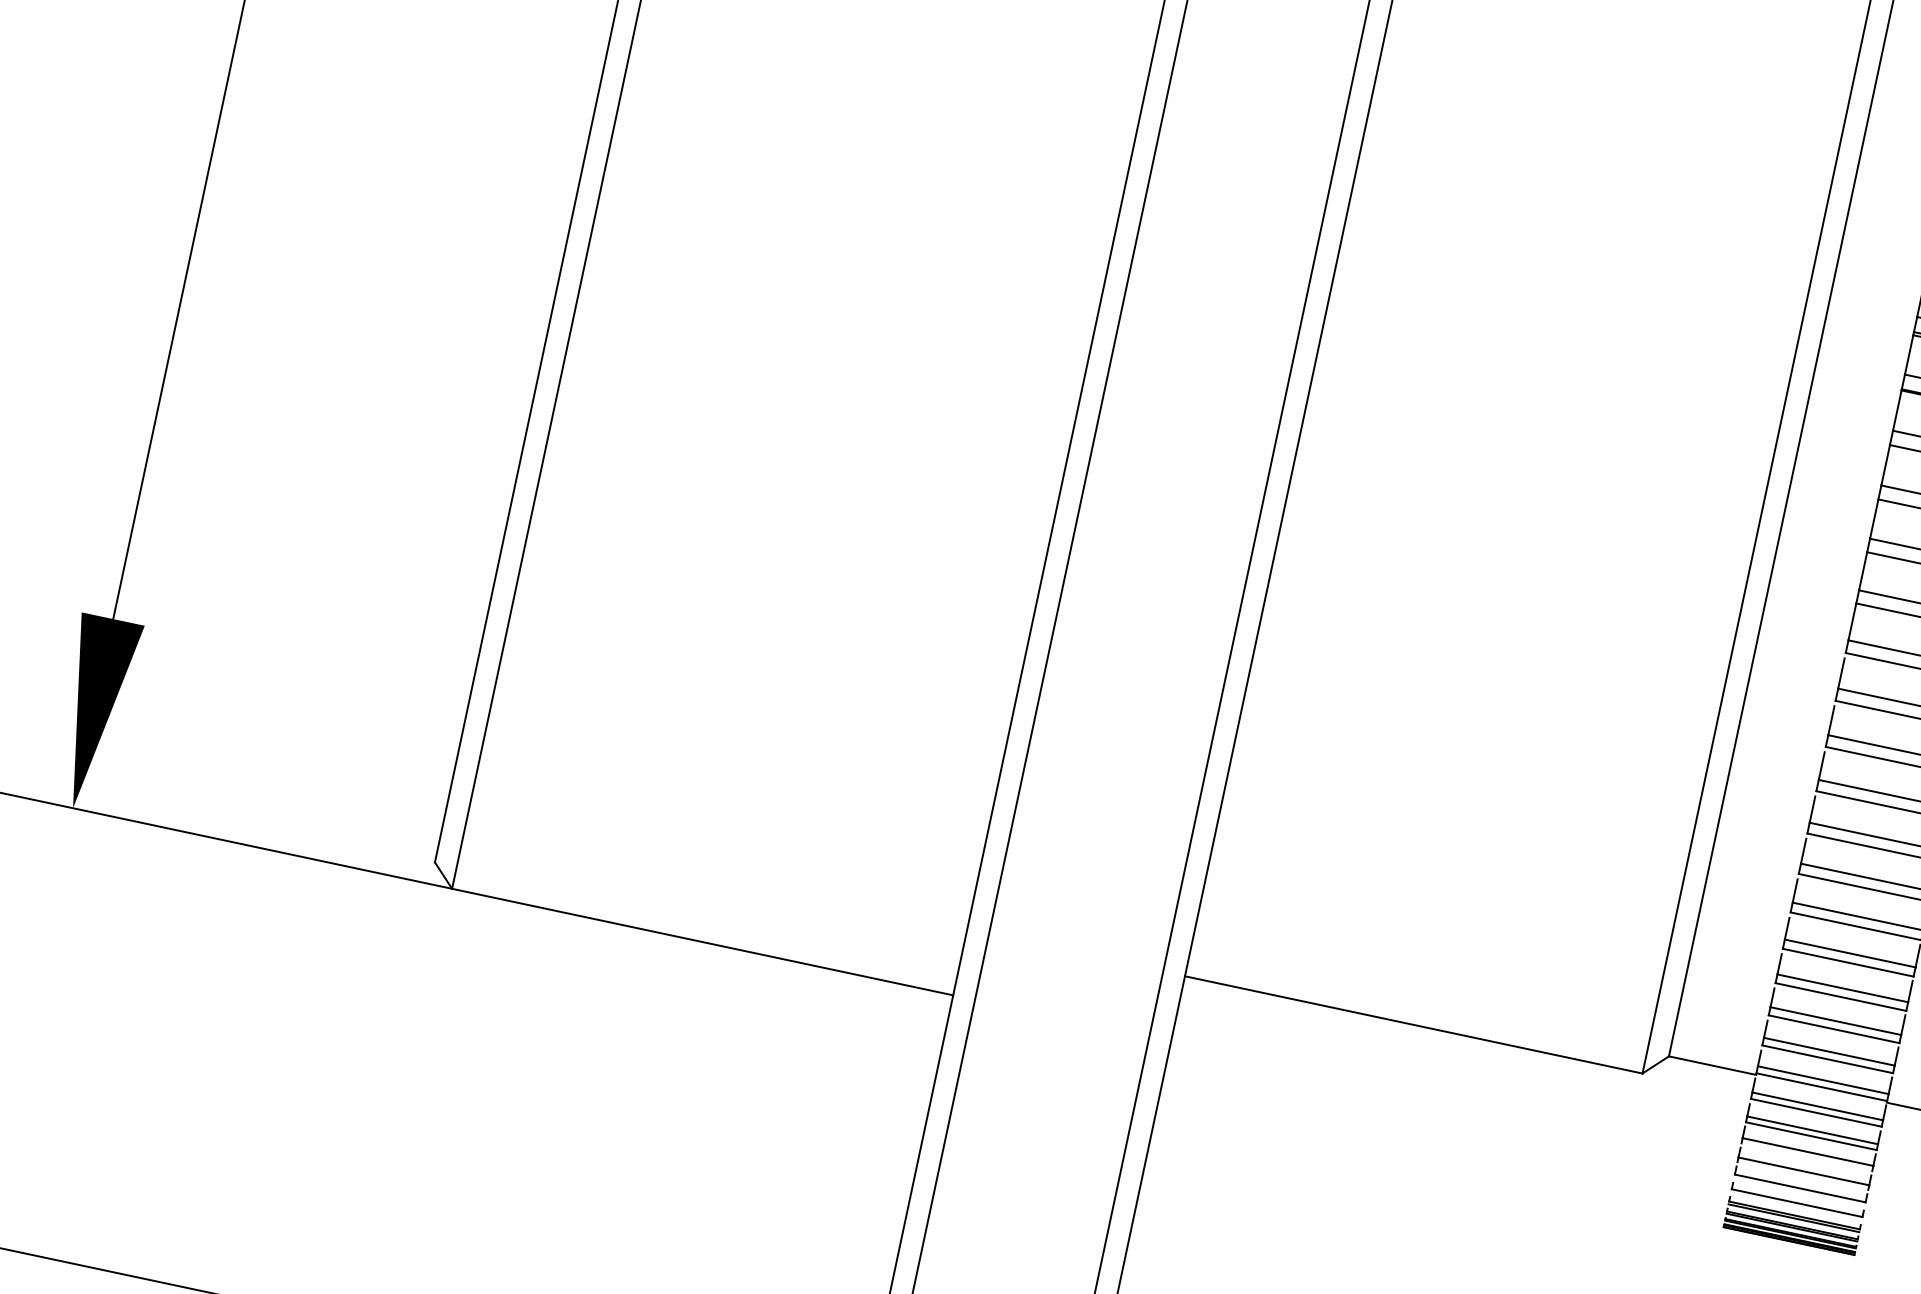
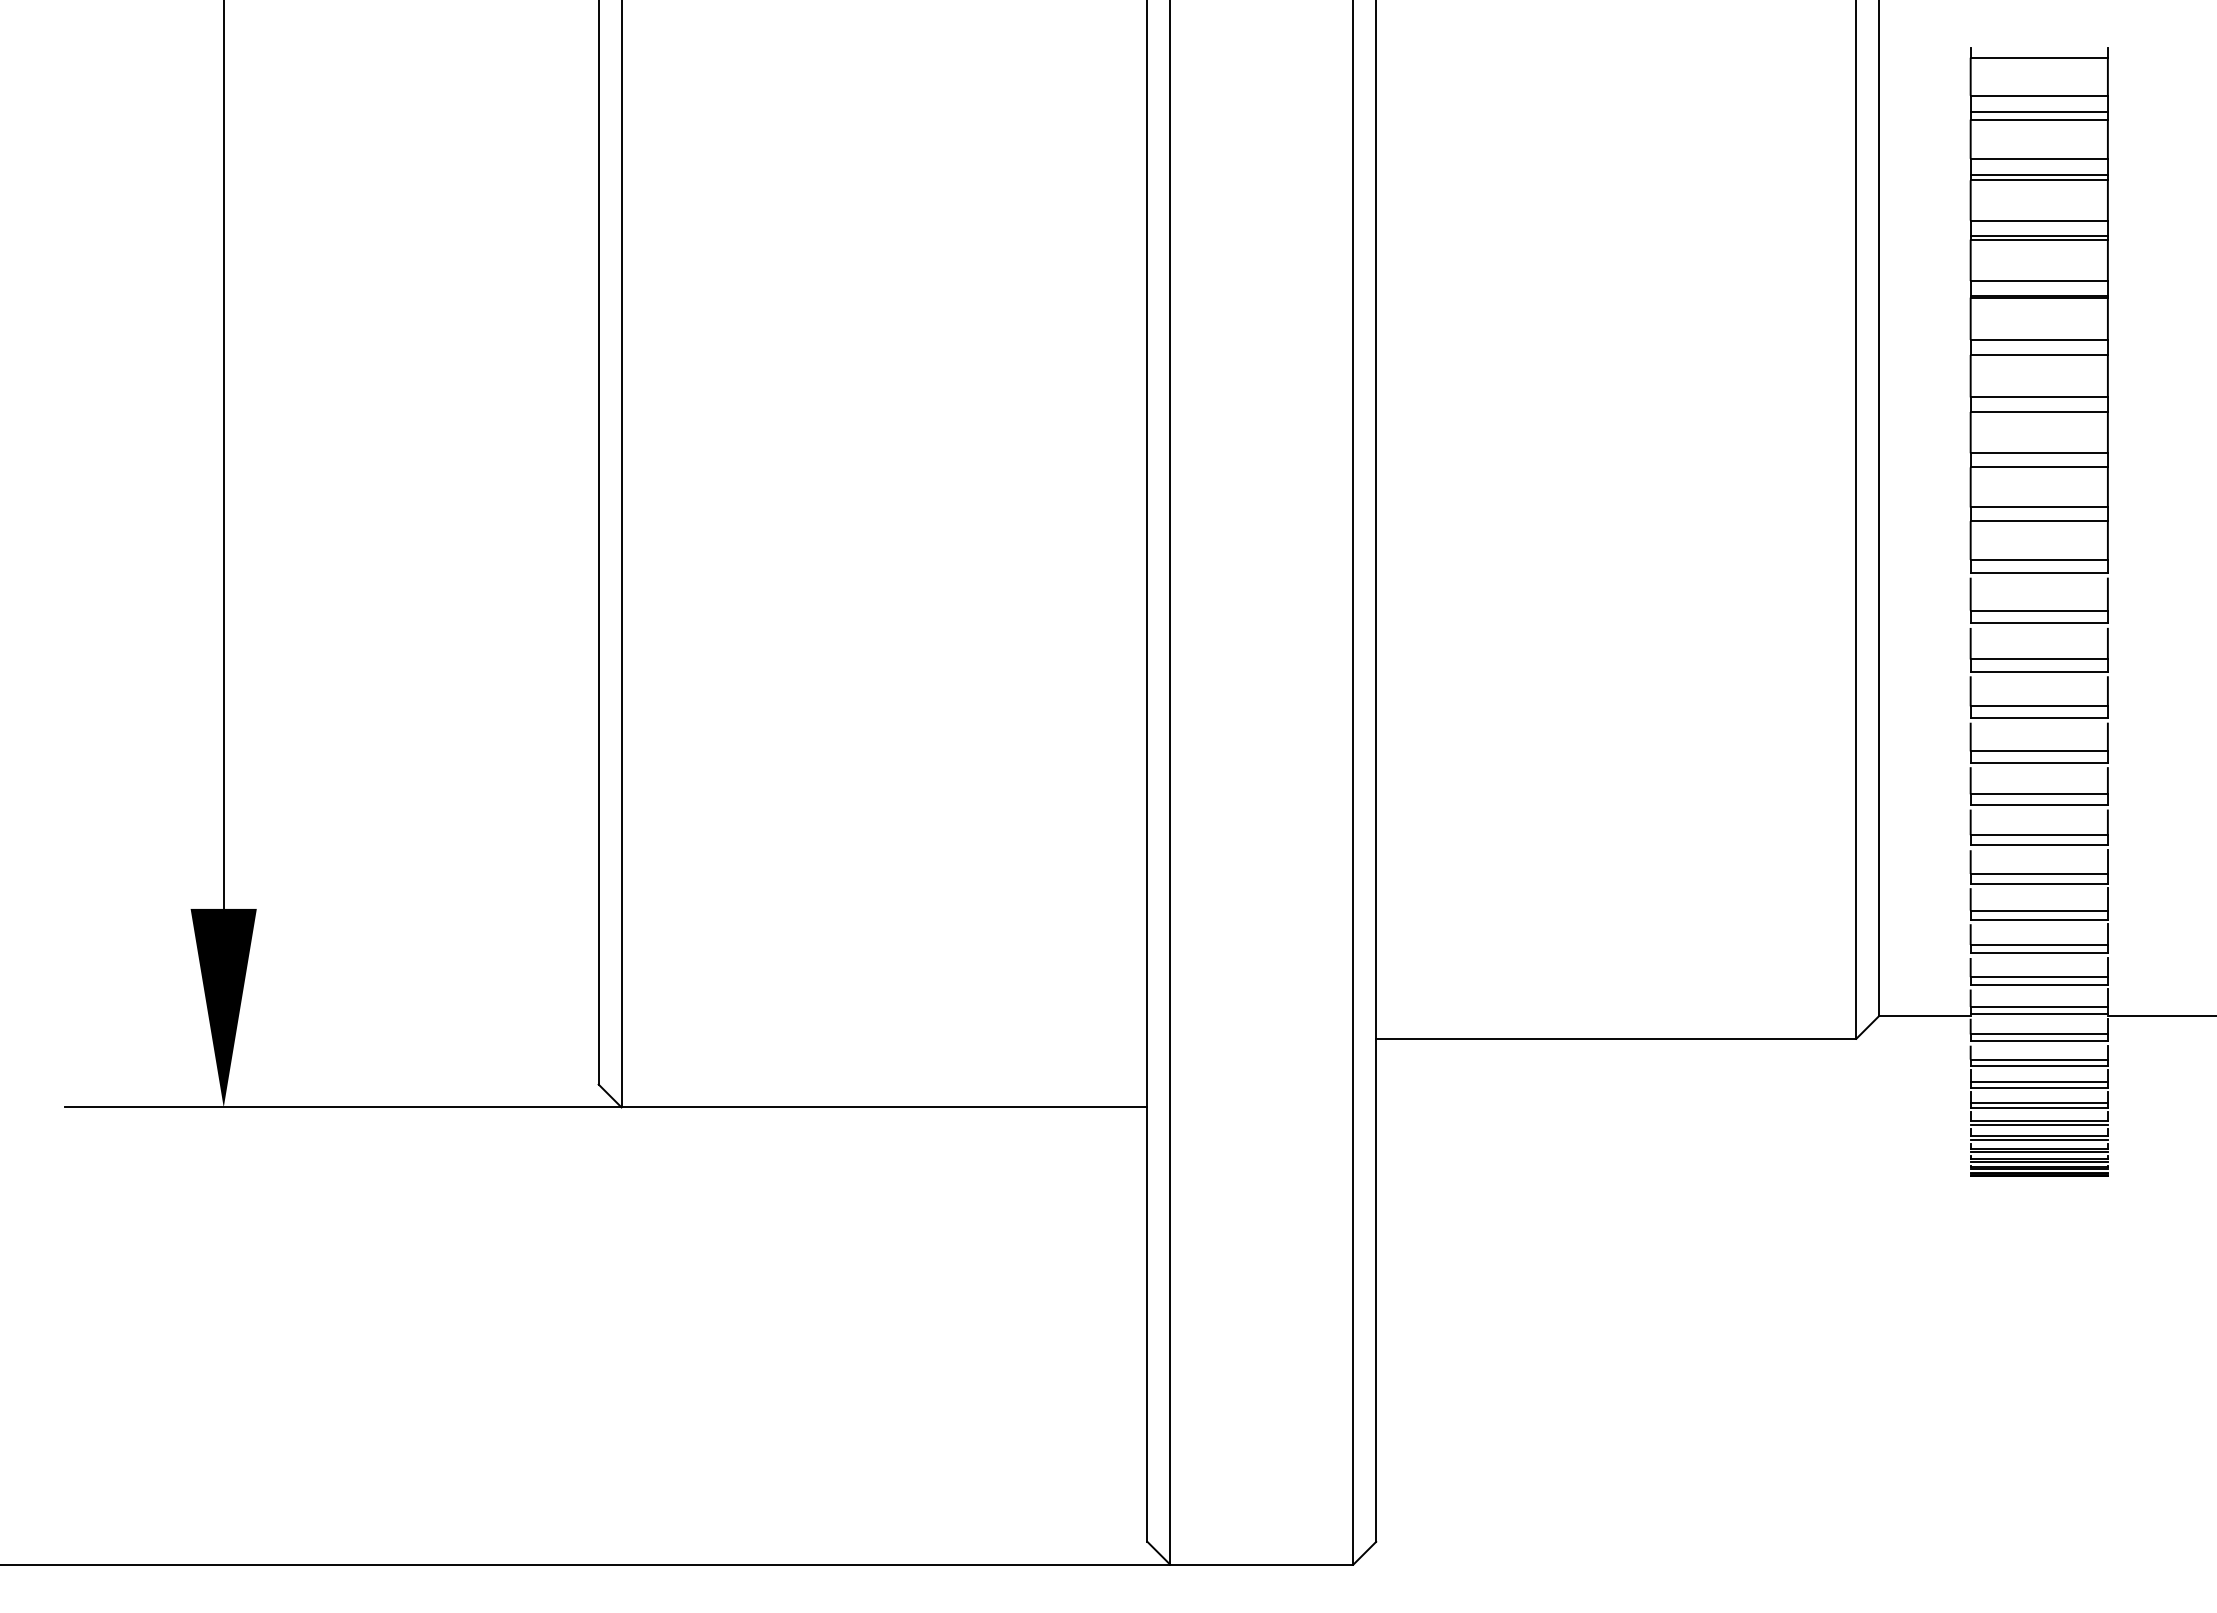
line: (1806, 1156) -> (2038, 1087), added
line: (1802, 1175) -> (2038, 1107), added
line: (1798, 1192) -> (2038, 1124), added
line: (1795, 1206) -> (2038, 1139), added

